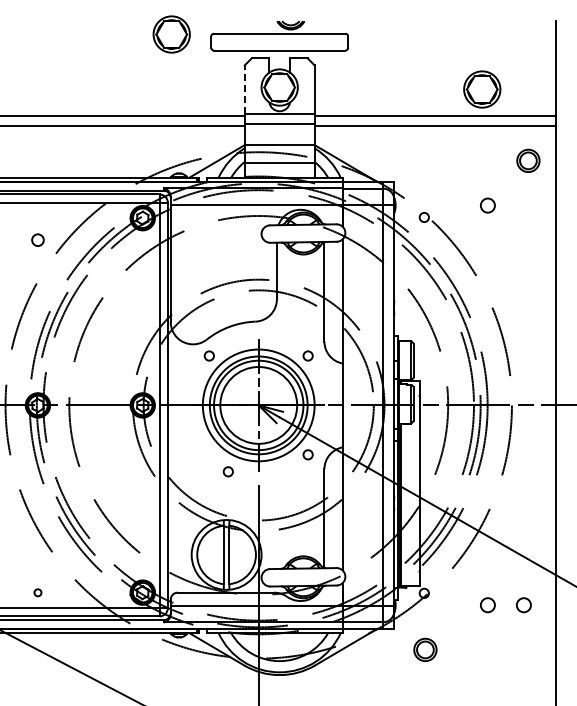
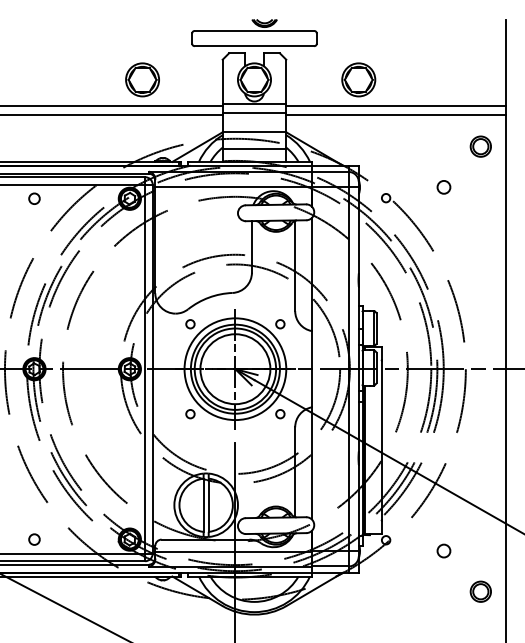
part: (171, 34) -> (142, 79), moved
line: (244, 89) -> (222, 81), dashed -> solid
part: (482, 89) -> (358, 79), moved
circle: (37, 239) -> (34, 198), moved
circle: (227, 471) -> (189, 413), moved
circle: (37, 592) -> (34, 539), size x1.67
circle: (523, 605) -> (476, 551), removed
part: (425, 649) -> (480, 591), moved

